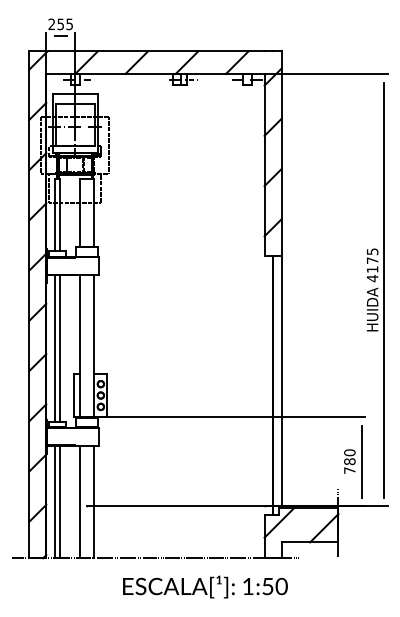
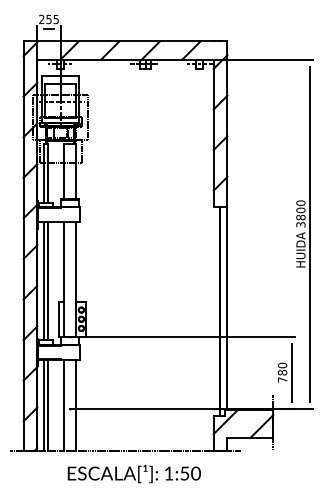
text: (372, 265) -> (300, 214), 4175 -> 3800
text: (205, 586) -> (134, 473), moved

